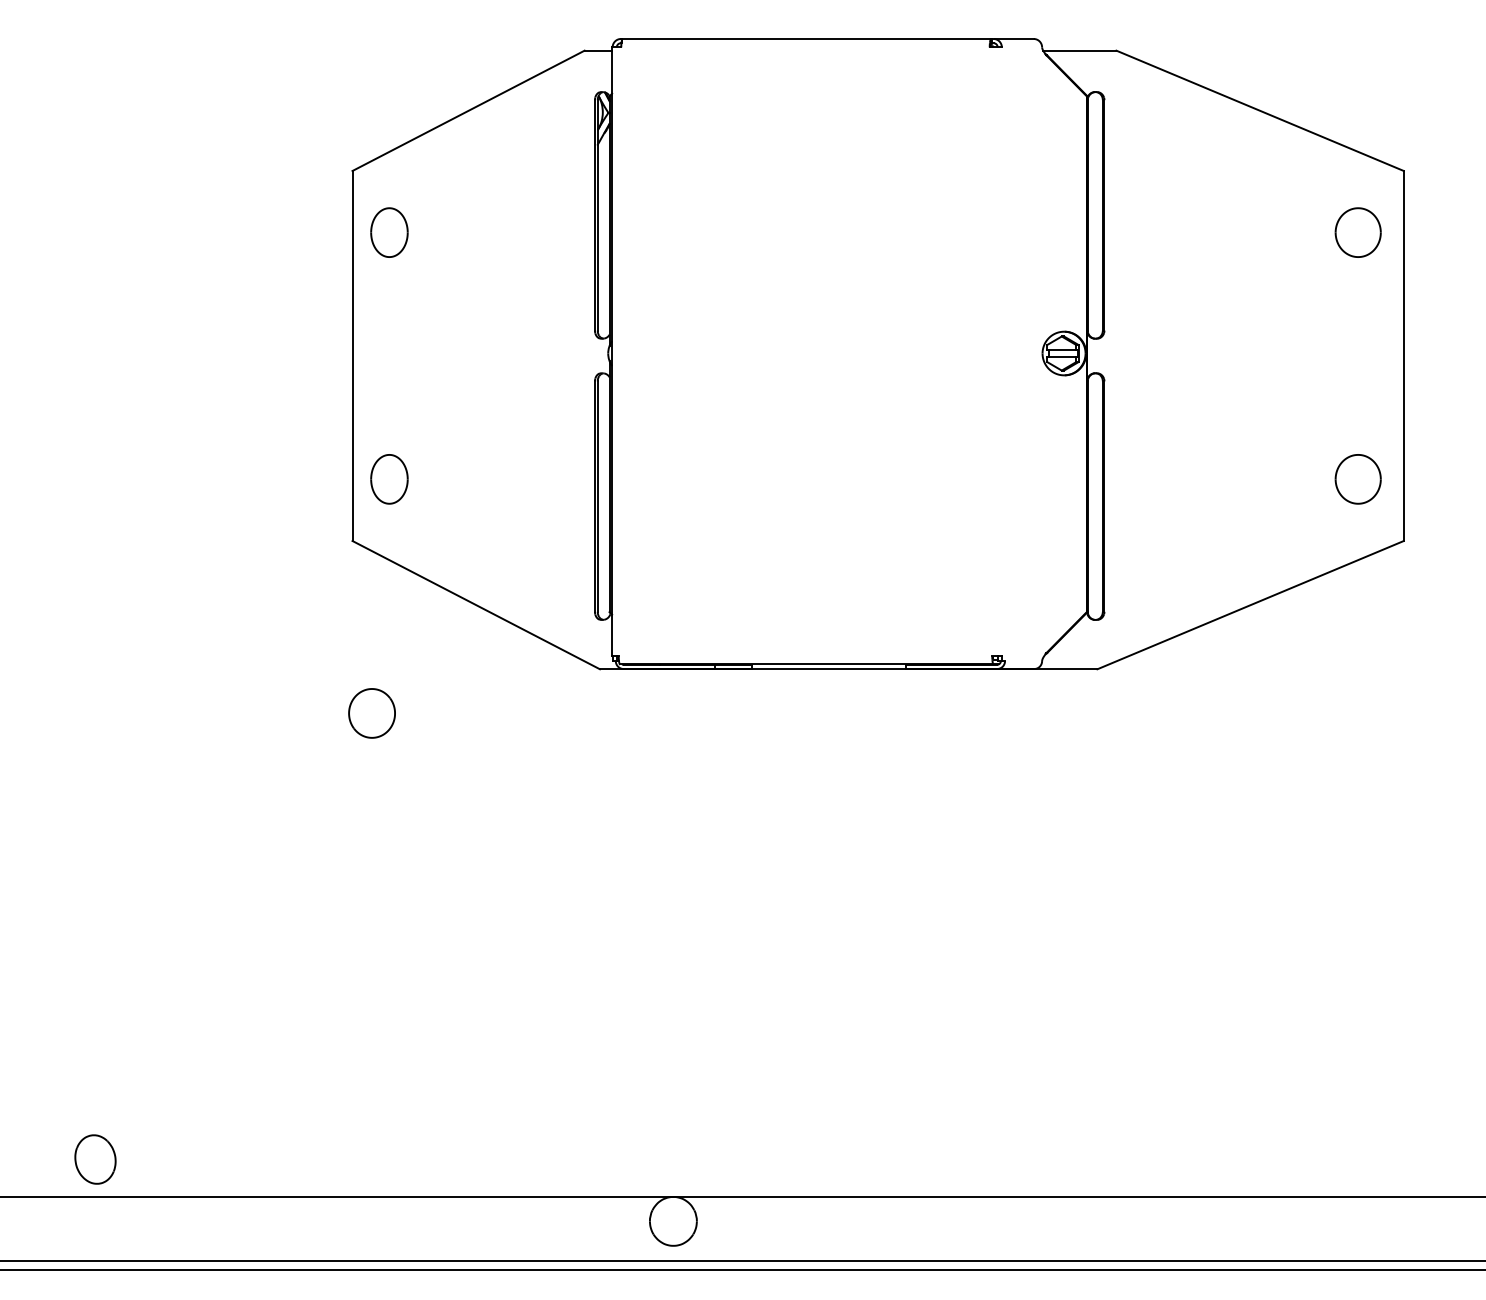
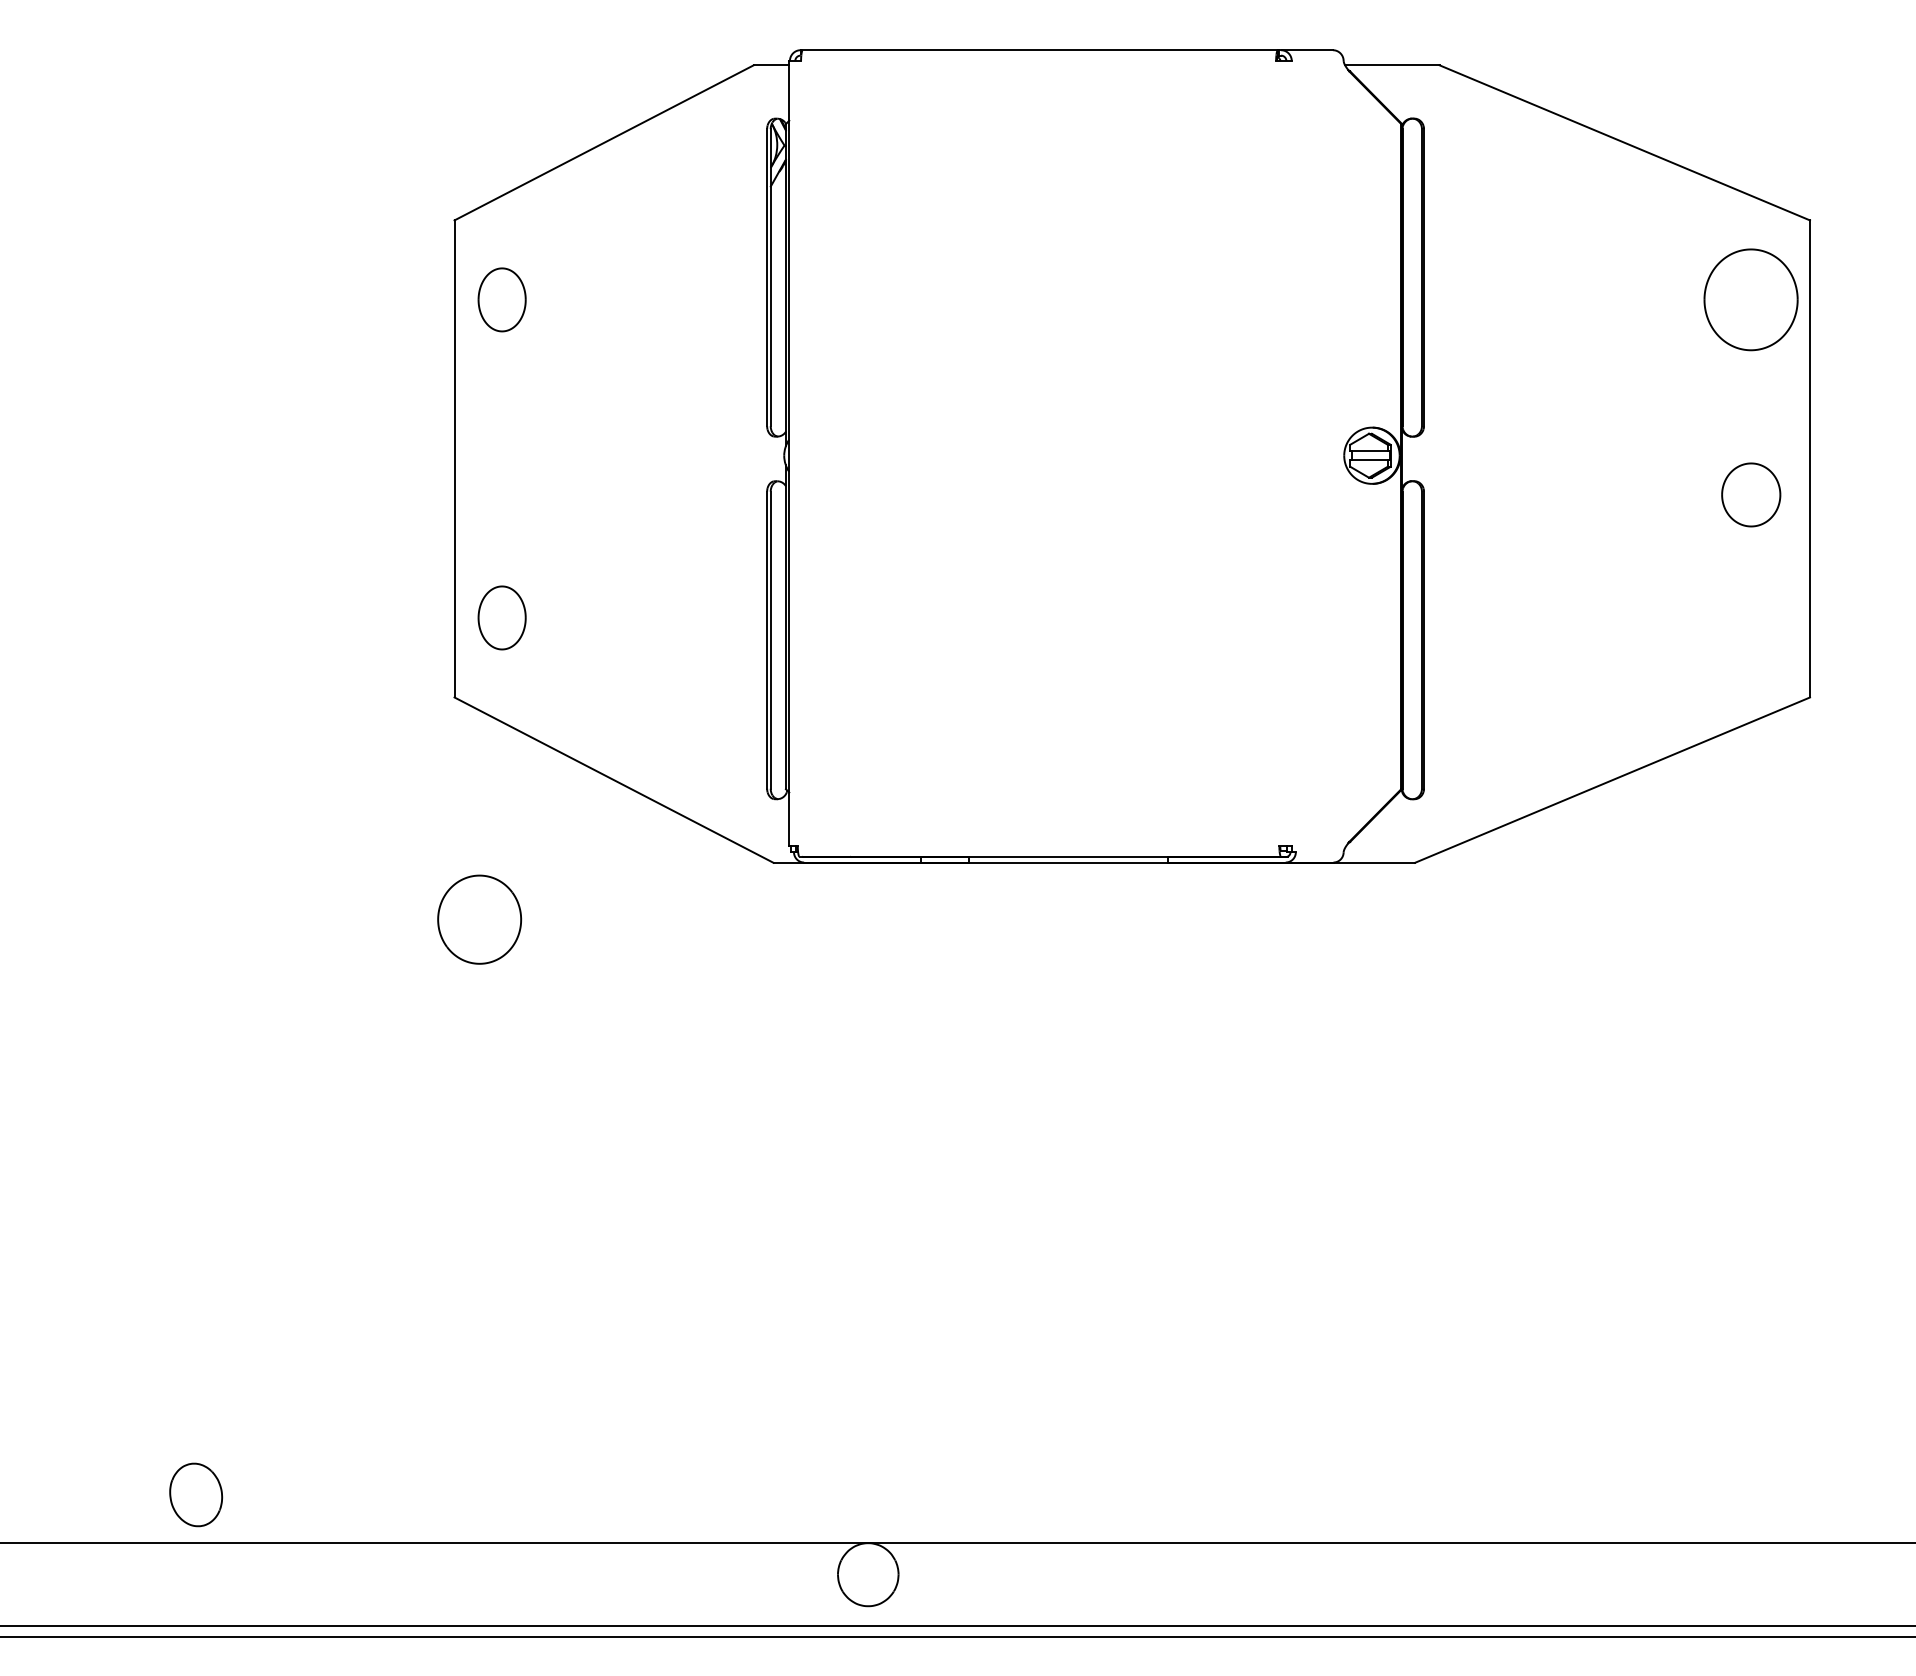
part: (1358, 232) -> (1751, 299), size x1.6
part: (1358, 478) -> (1751, 494), moved
part: (371, 713) -> (479, 919), size x1.4
part: (95, 1159) -> (196, 1494), moved

